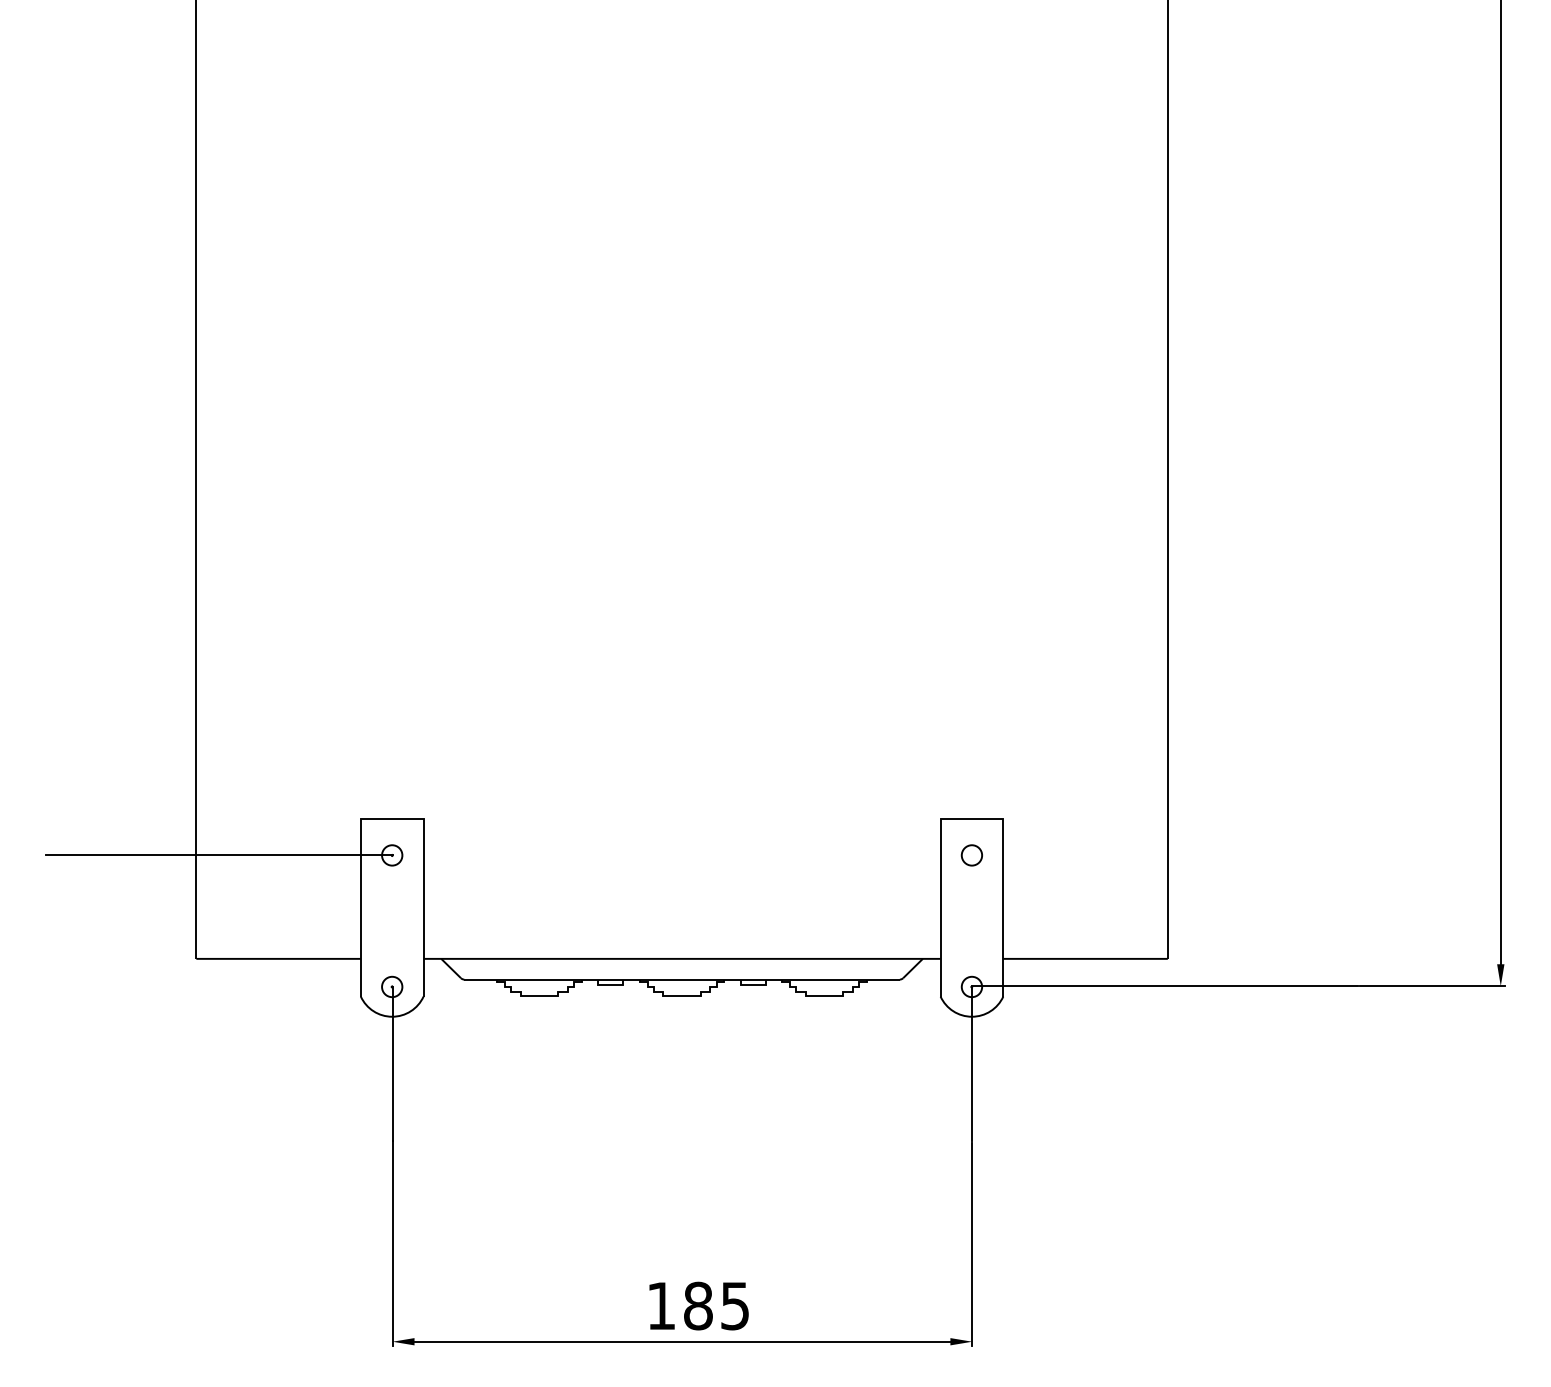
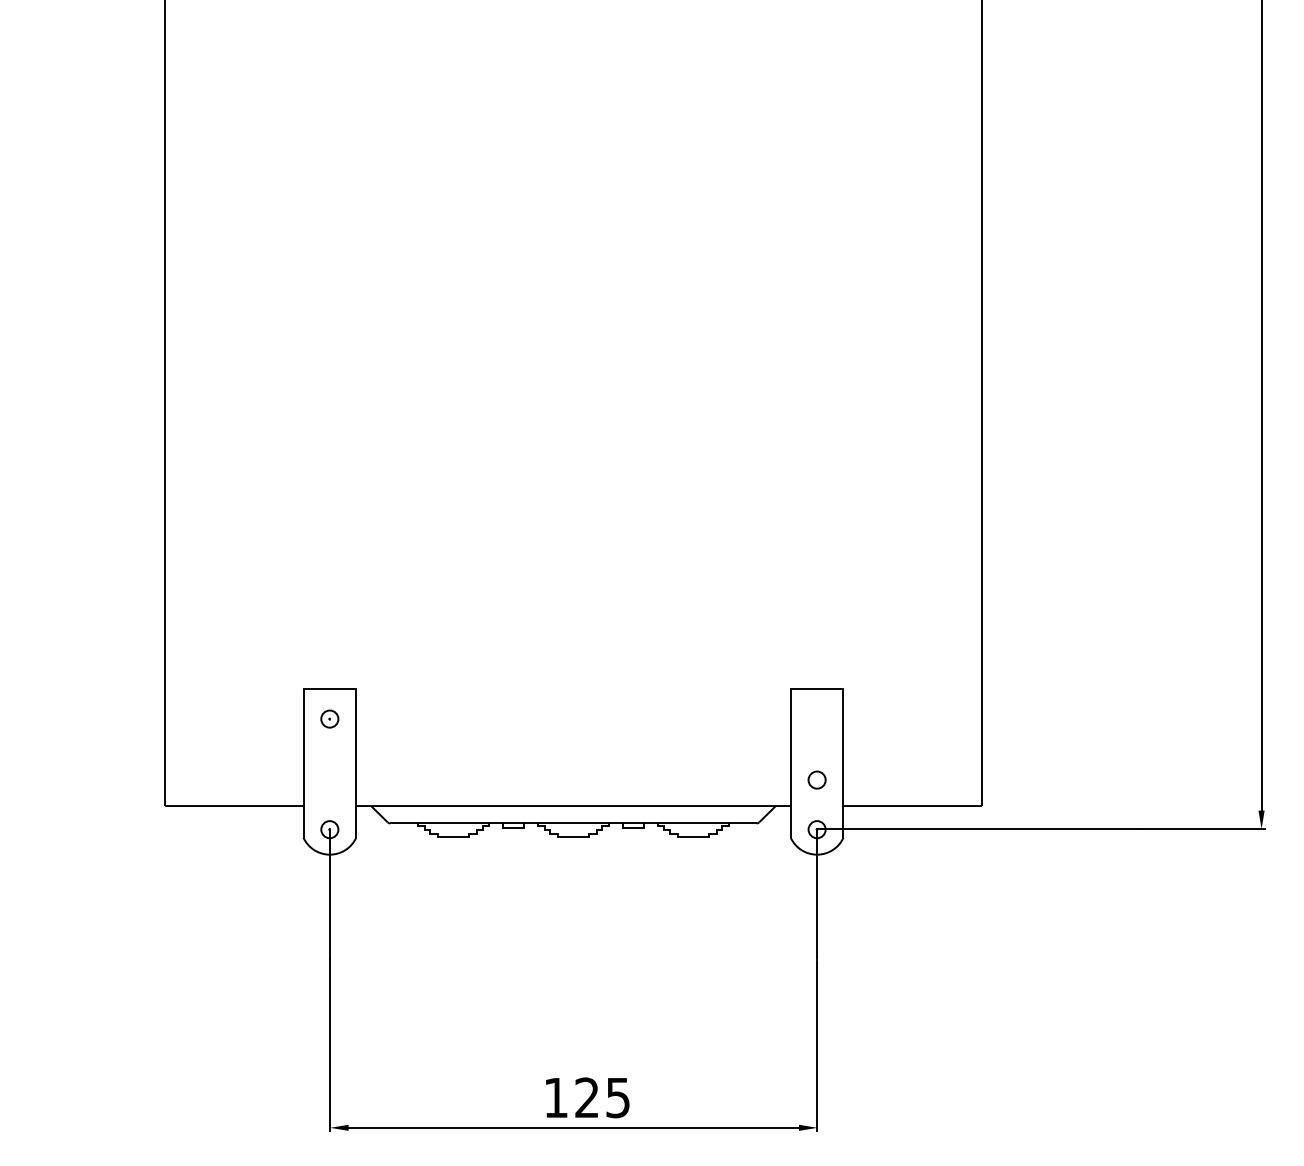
part: (971, 854) -> (816, 779), moved
line: (219, 855) -> (184, 719), removed
text: (698, 1305) -> (587, 1097), 185 -> 125

